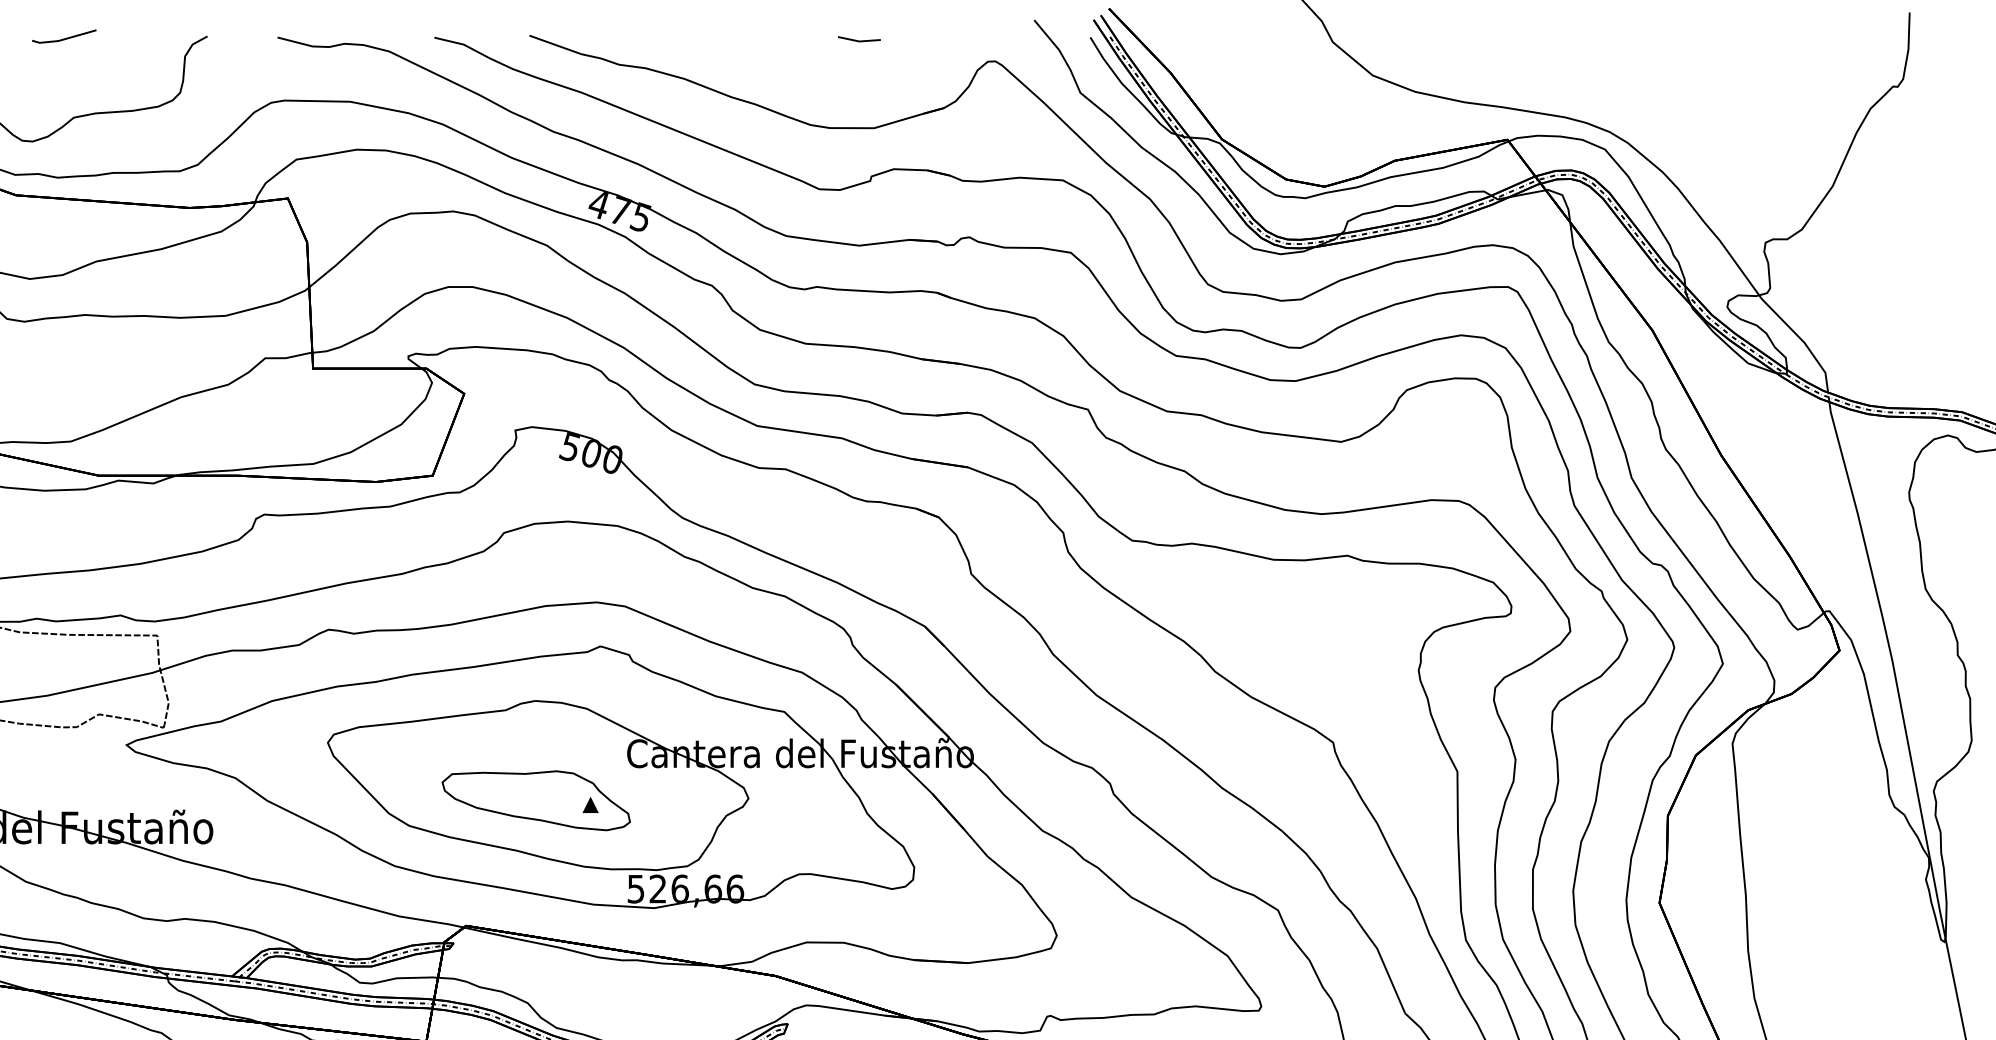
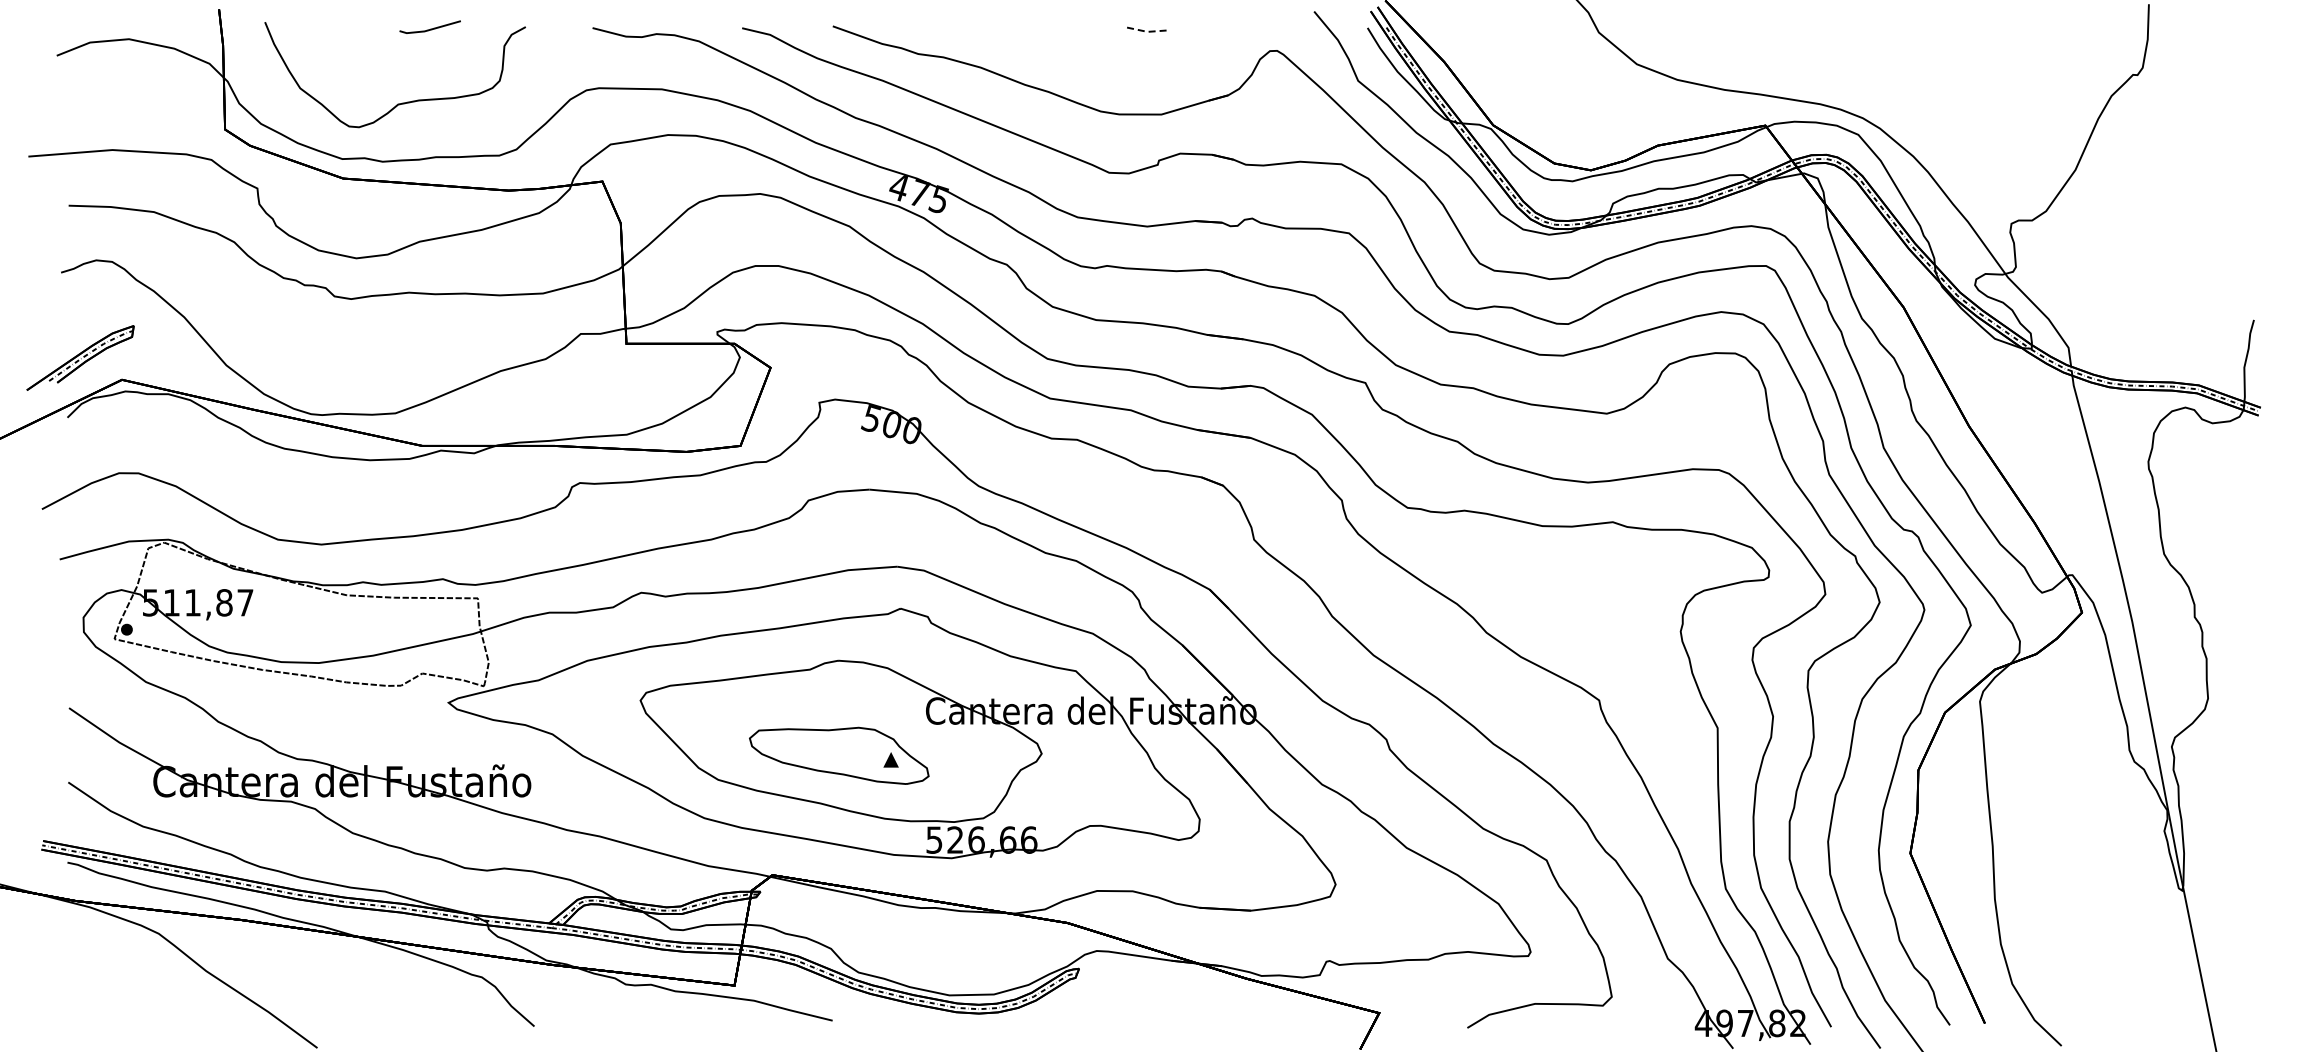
line: (64, 37) -> (430, 28), moved
line: (859, 41) -> (1147, 31), solid -> dashed

